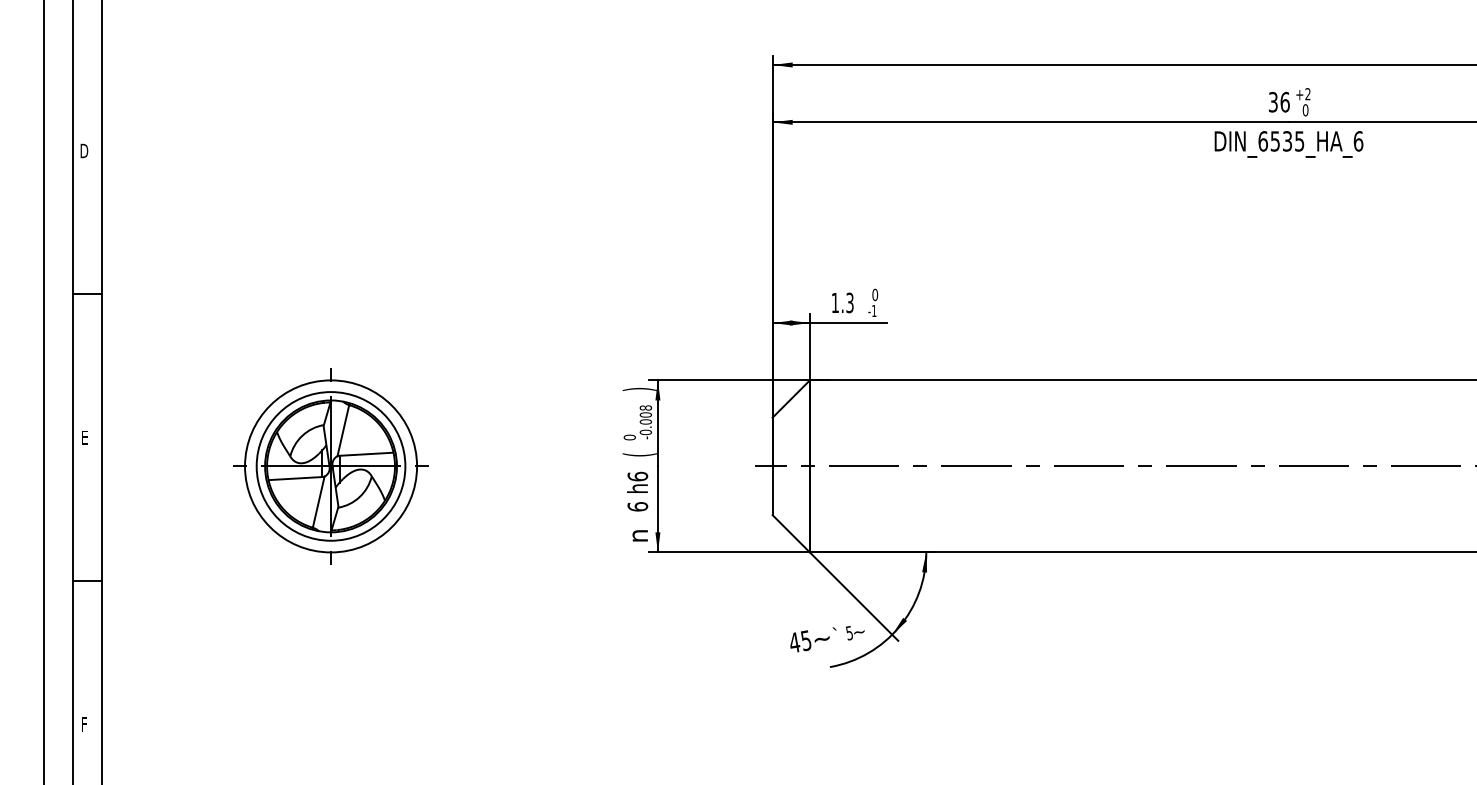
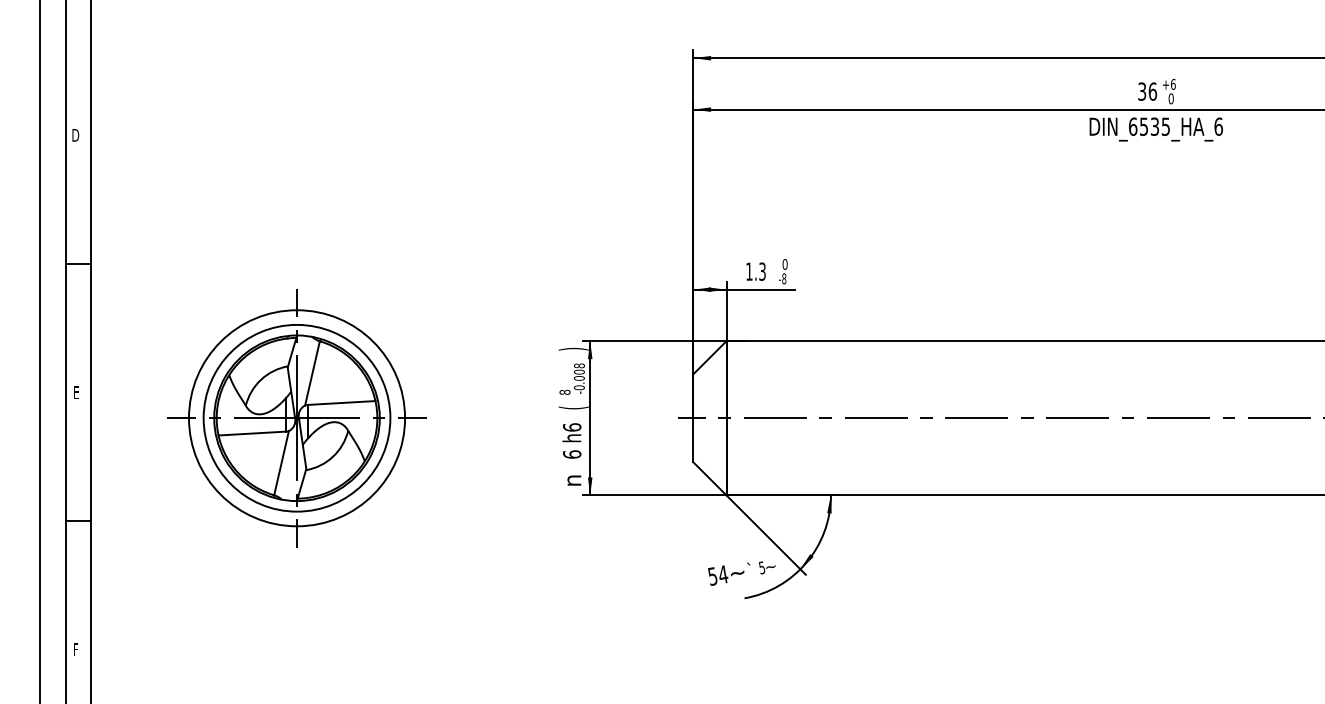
text: (1307, 94) -> (1172, 84), +2 -> +6
text: (874, 310) -> (784, 278), -1 -> -8
text: (629, 437) -> (564, 392), 0 -> 8
part: (330, 466) -> (296, 418), size x1.4
text: (800, 641) -> (718, 575), 45 -> 54

